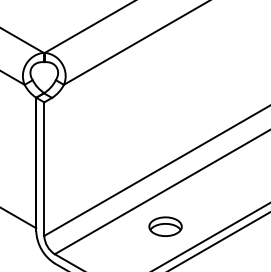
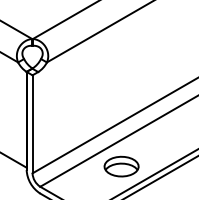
part: (165, 226) -> (121, 166), size x1.43

